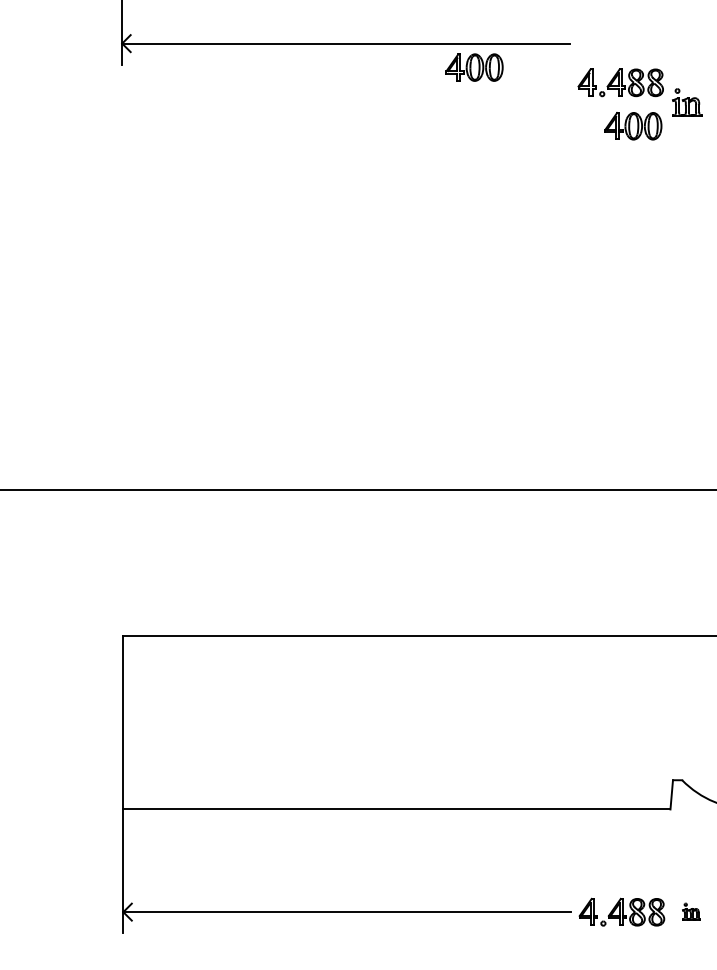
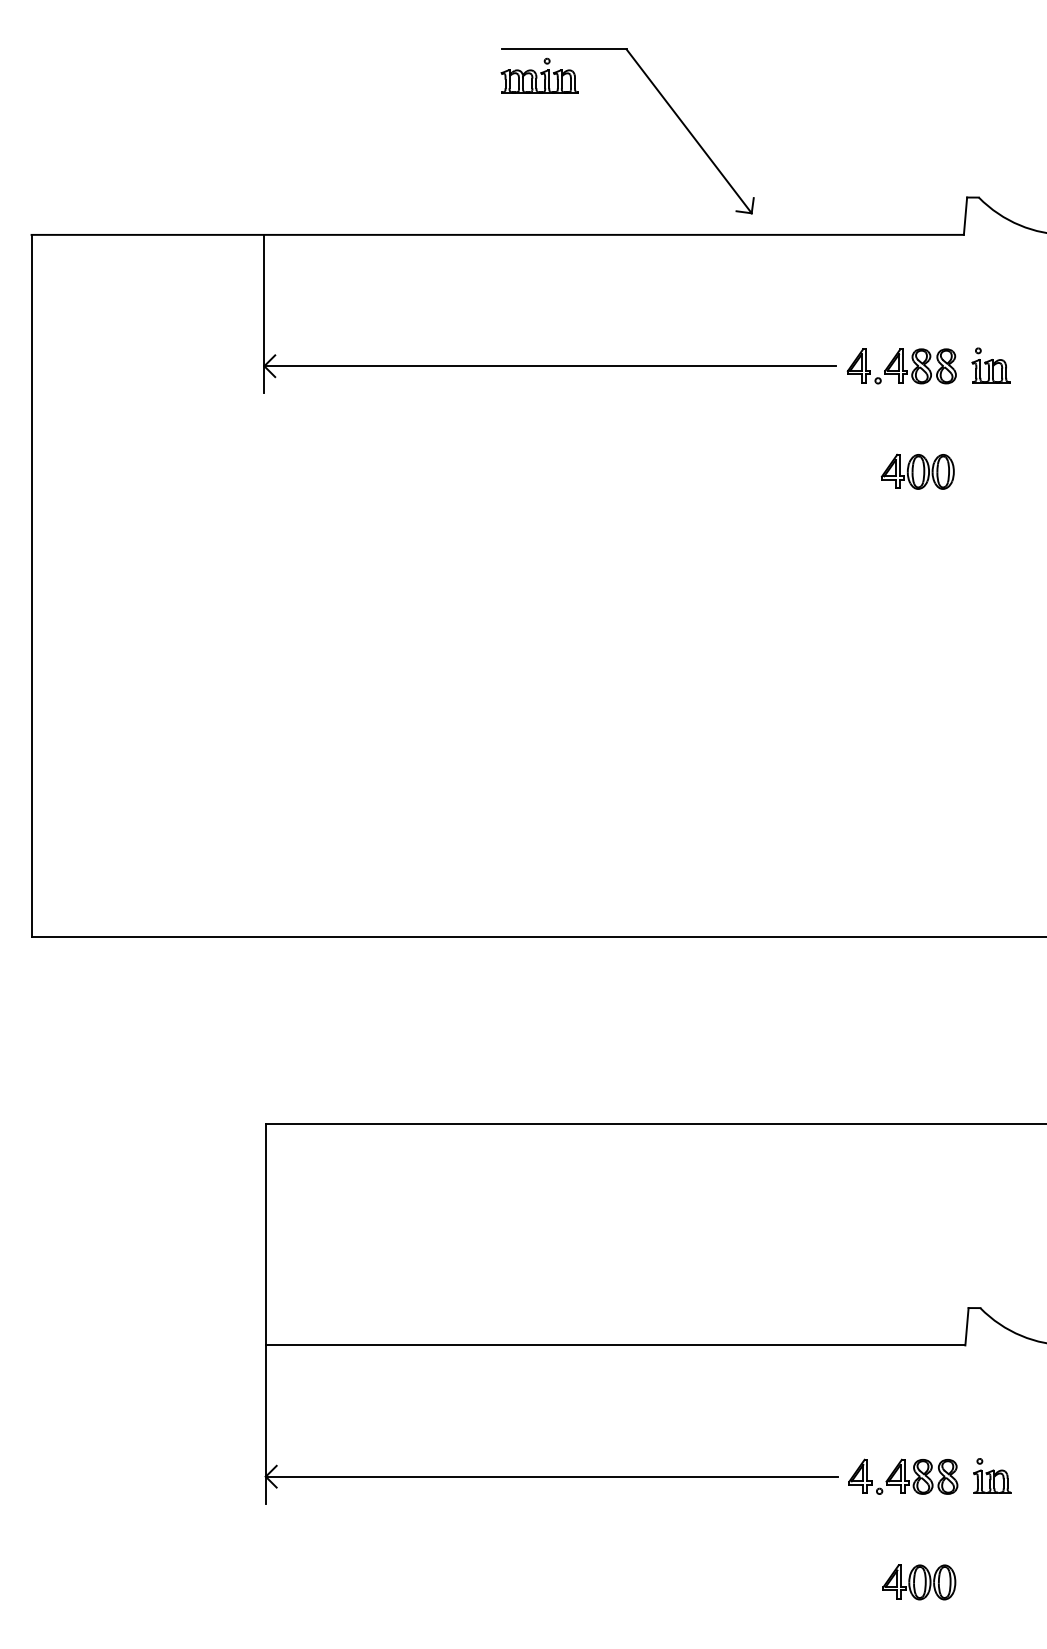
part: (474, 67) -> (714, 396), removed
part: (620, 82) -> (901, 366), moved
part: (686, 102) -> (990, 365), moved
part: (691, 911) -> (992, 1475), size x1.67

